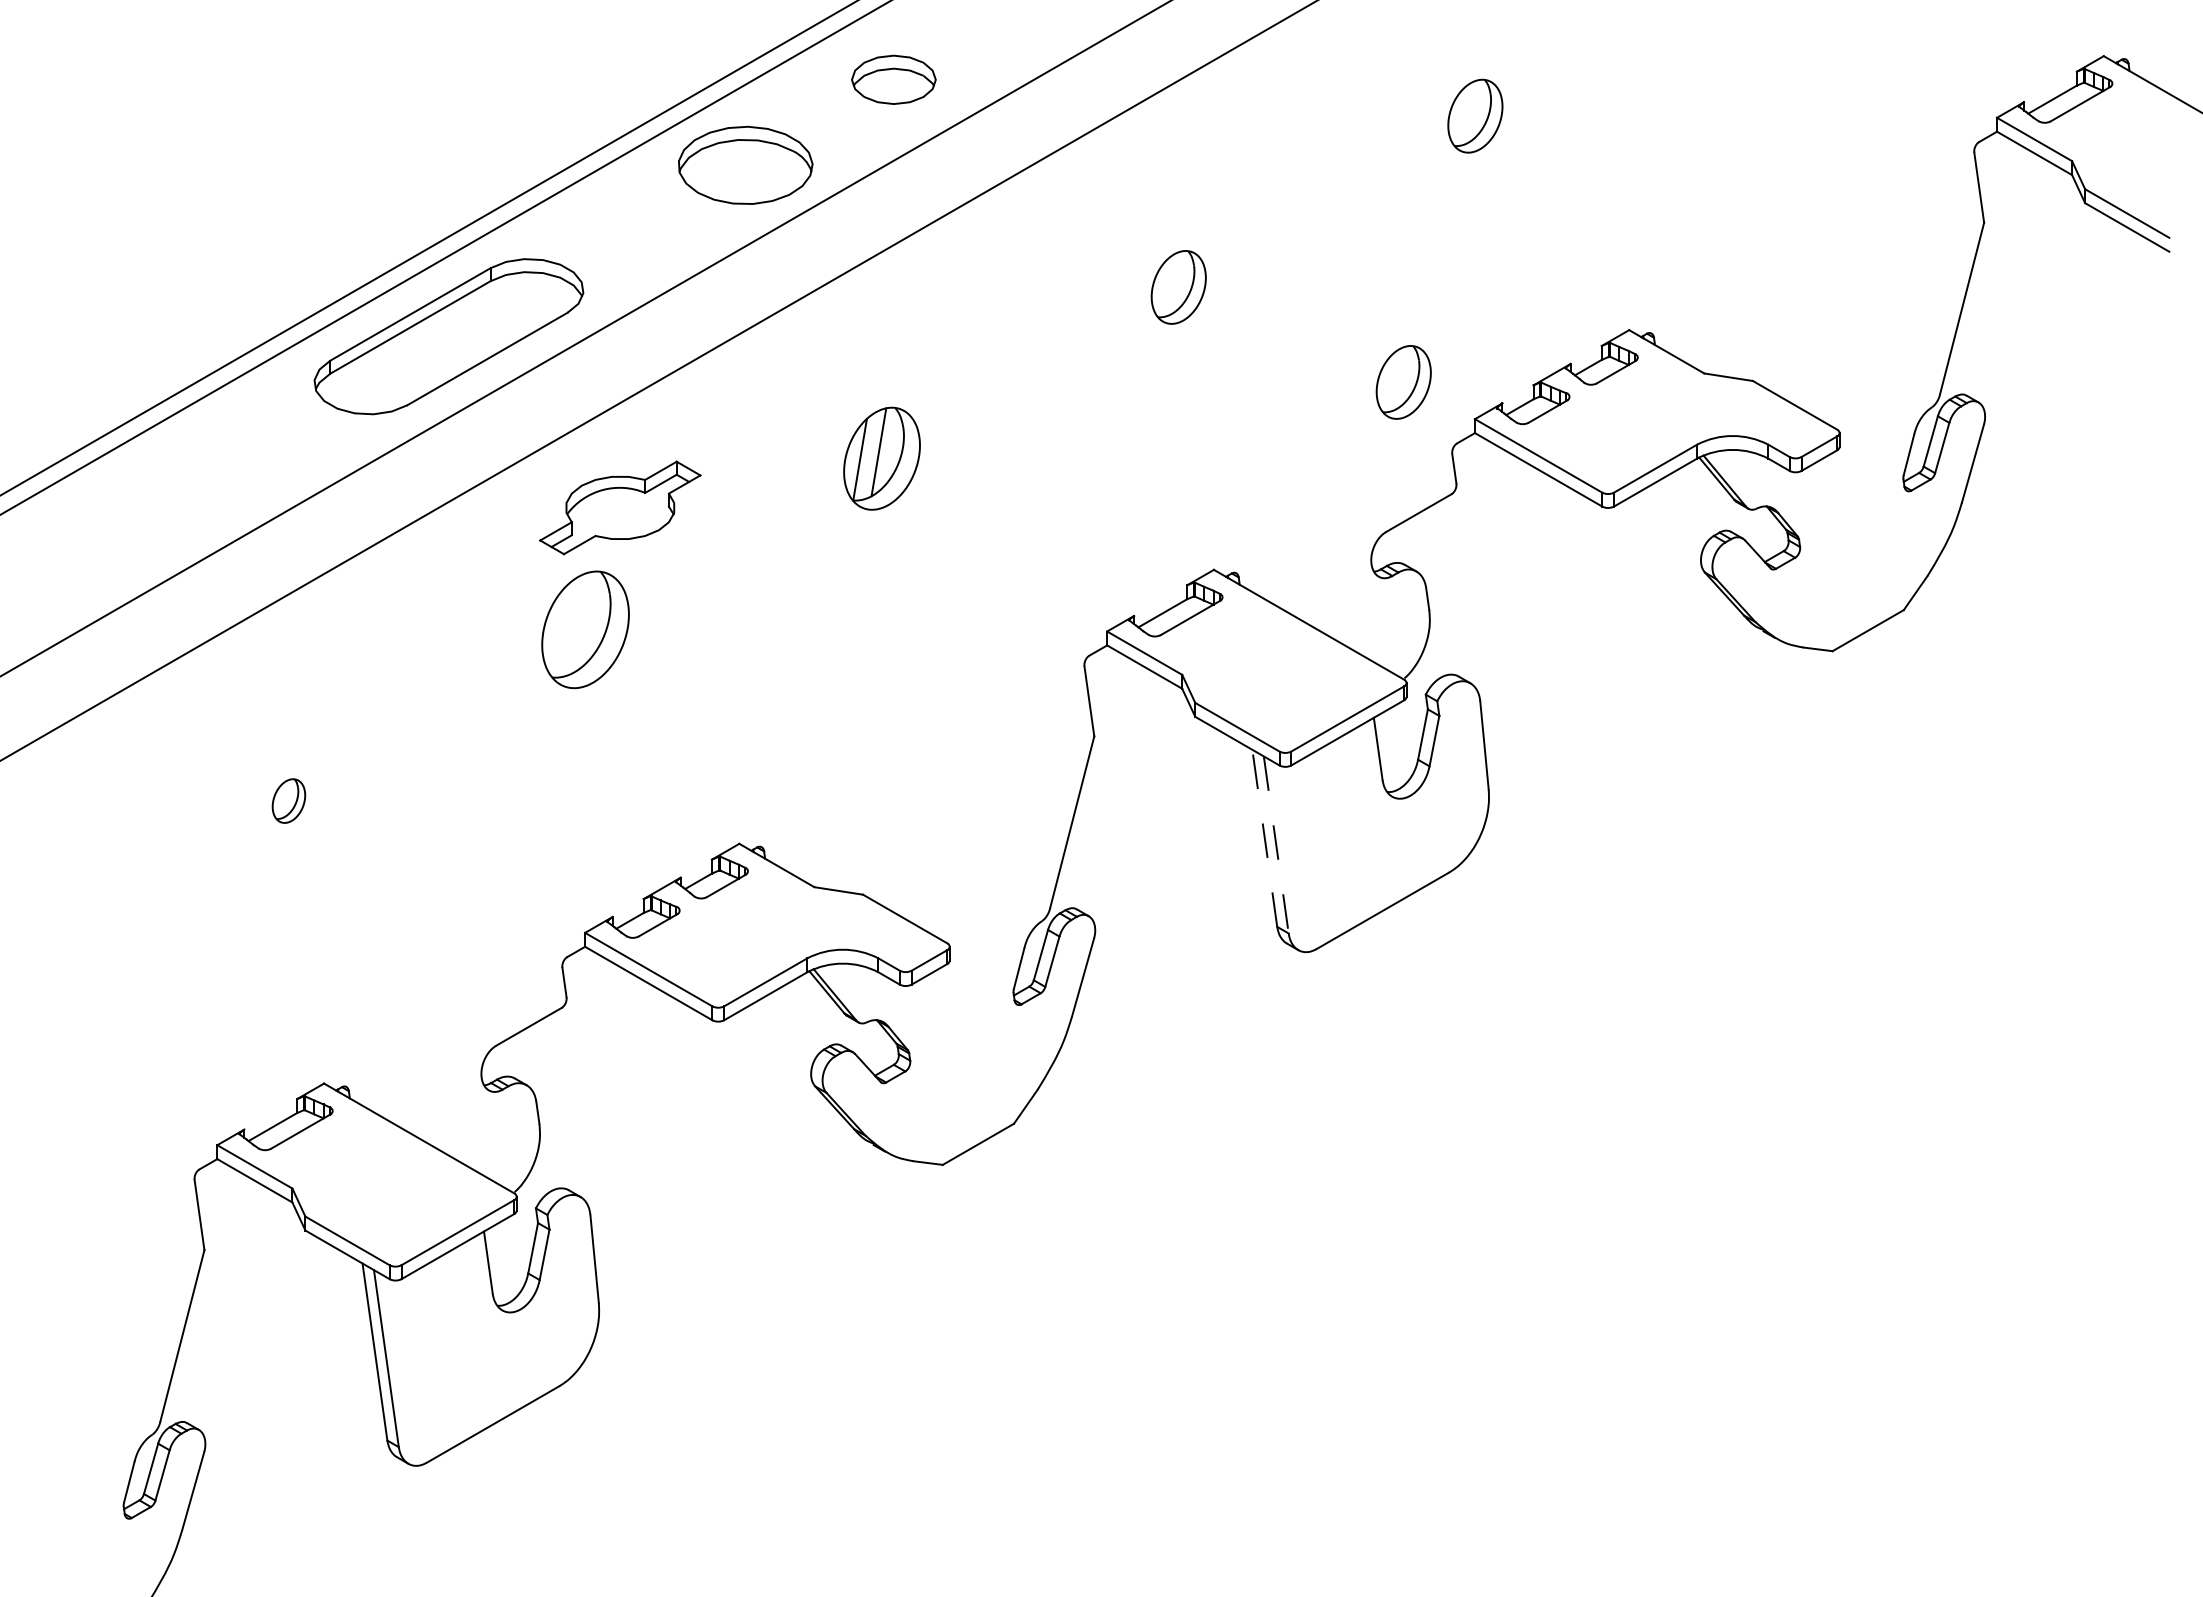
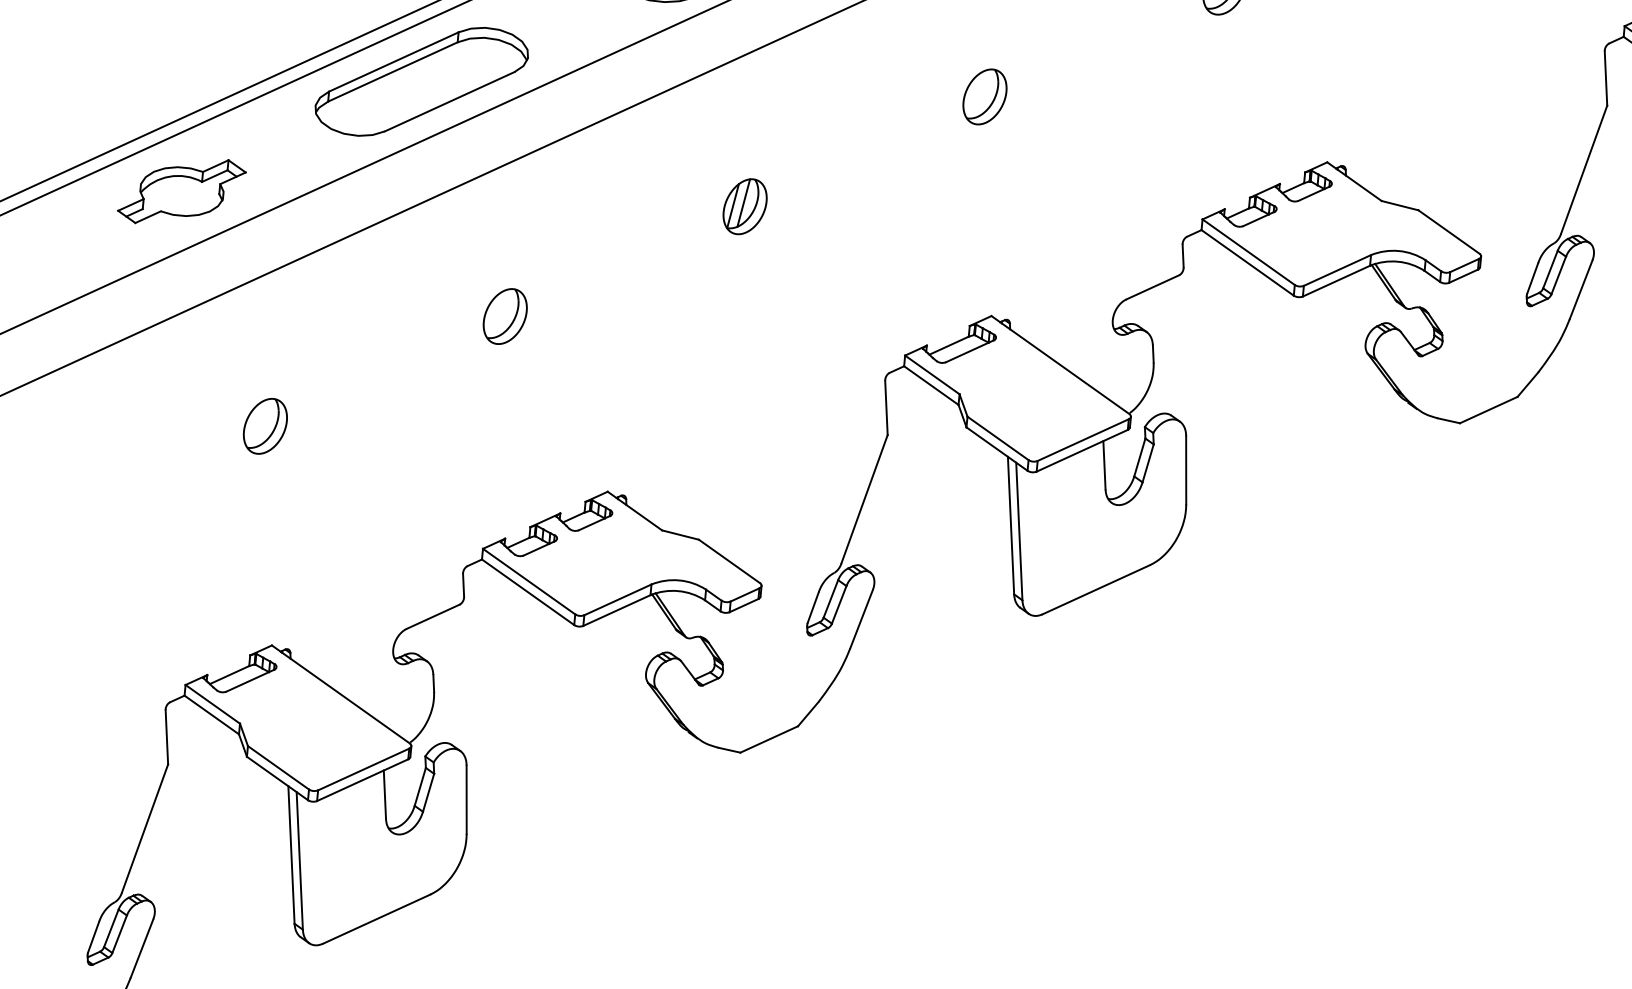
part: (1403, 382) -> (1150, 186), removed
part: (882, 458) -> (745, 206), size x0.71
part: (620, 507) -> (182, 191), moved
part: (585, 629) -> (505, 316), size x0.62
part: (288, 800) -> (265, 425), size x1.67
line: (1264, 837) -> (1010, 524), dashed -> solid
line: (1276, 845) -> (1019, 531), dashed -> solid

